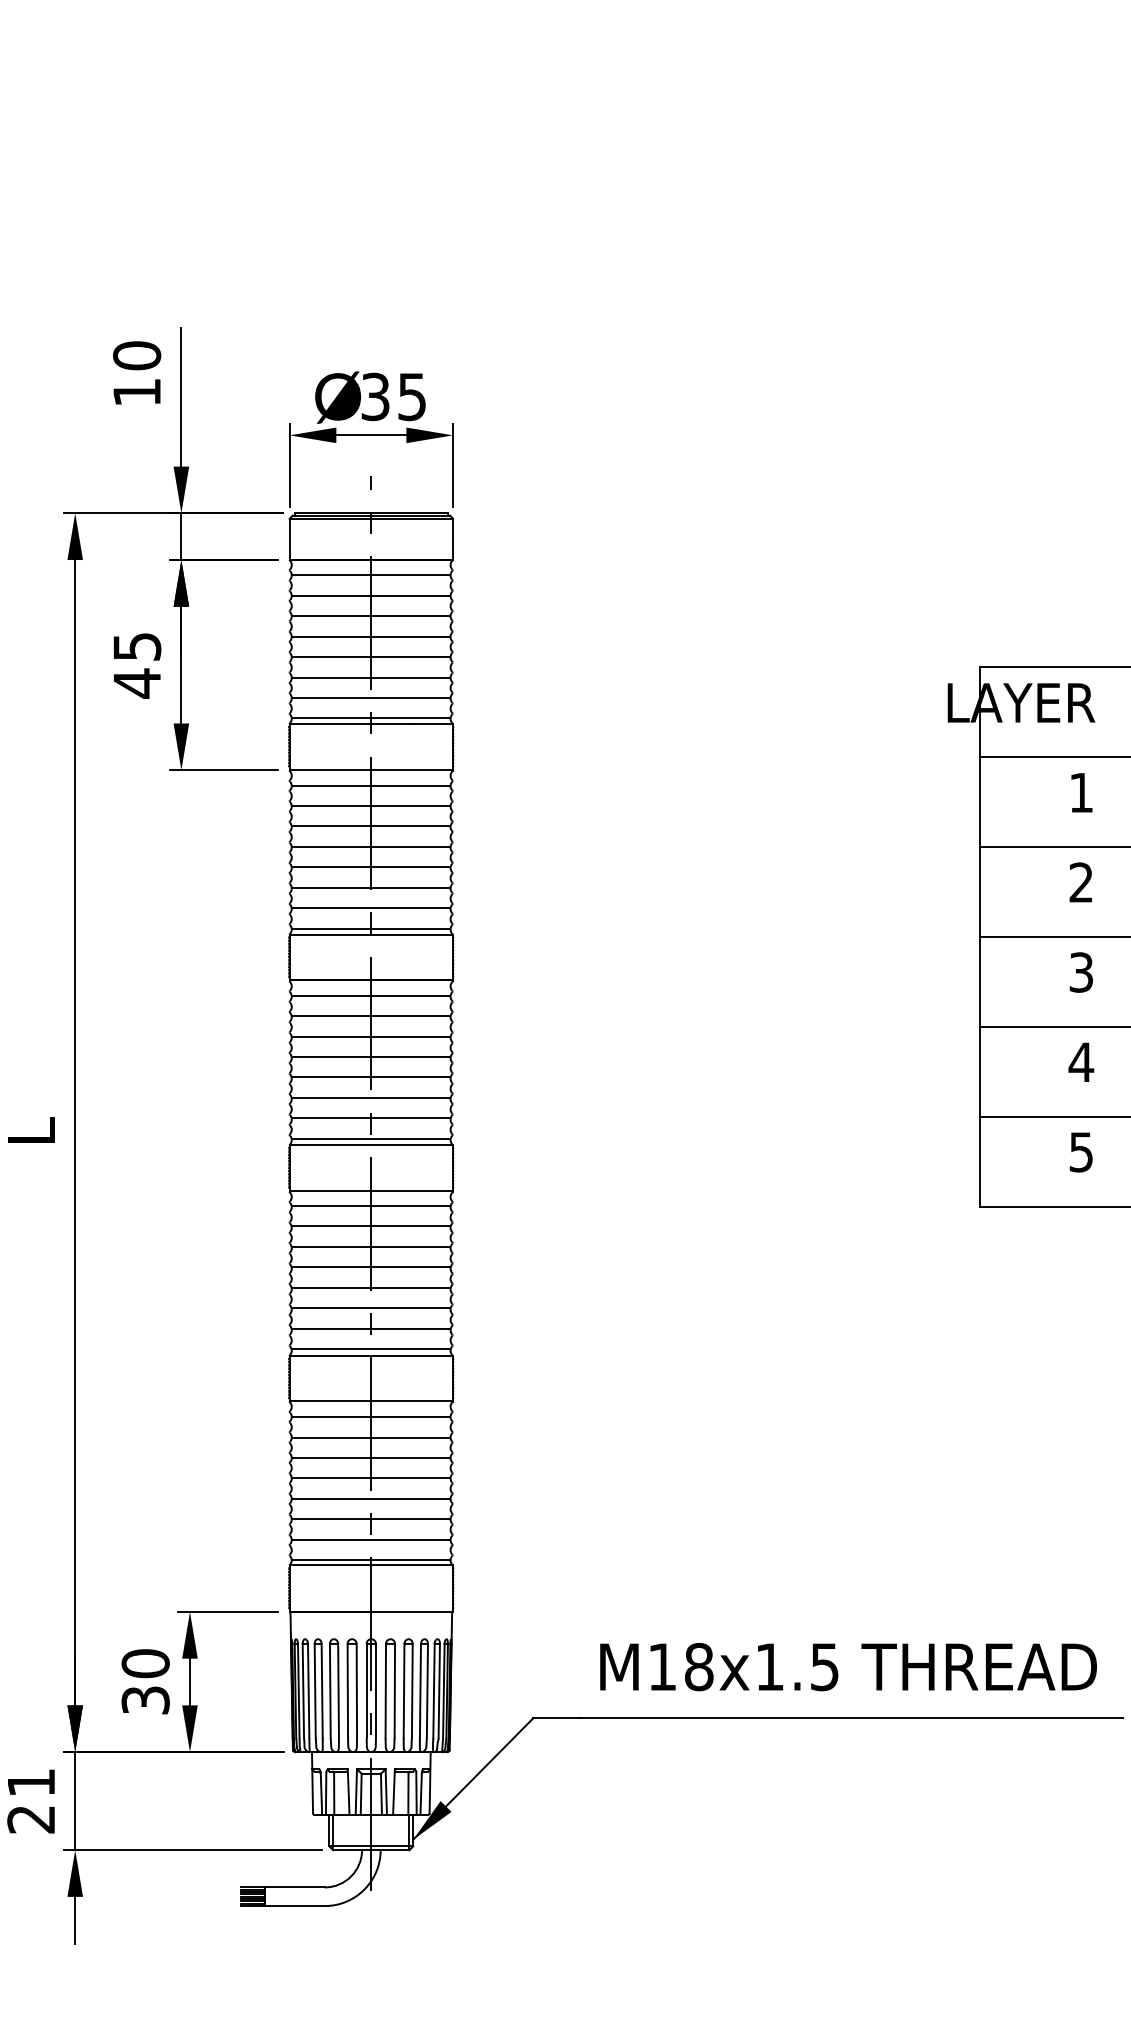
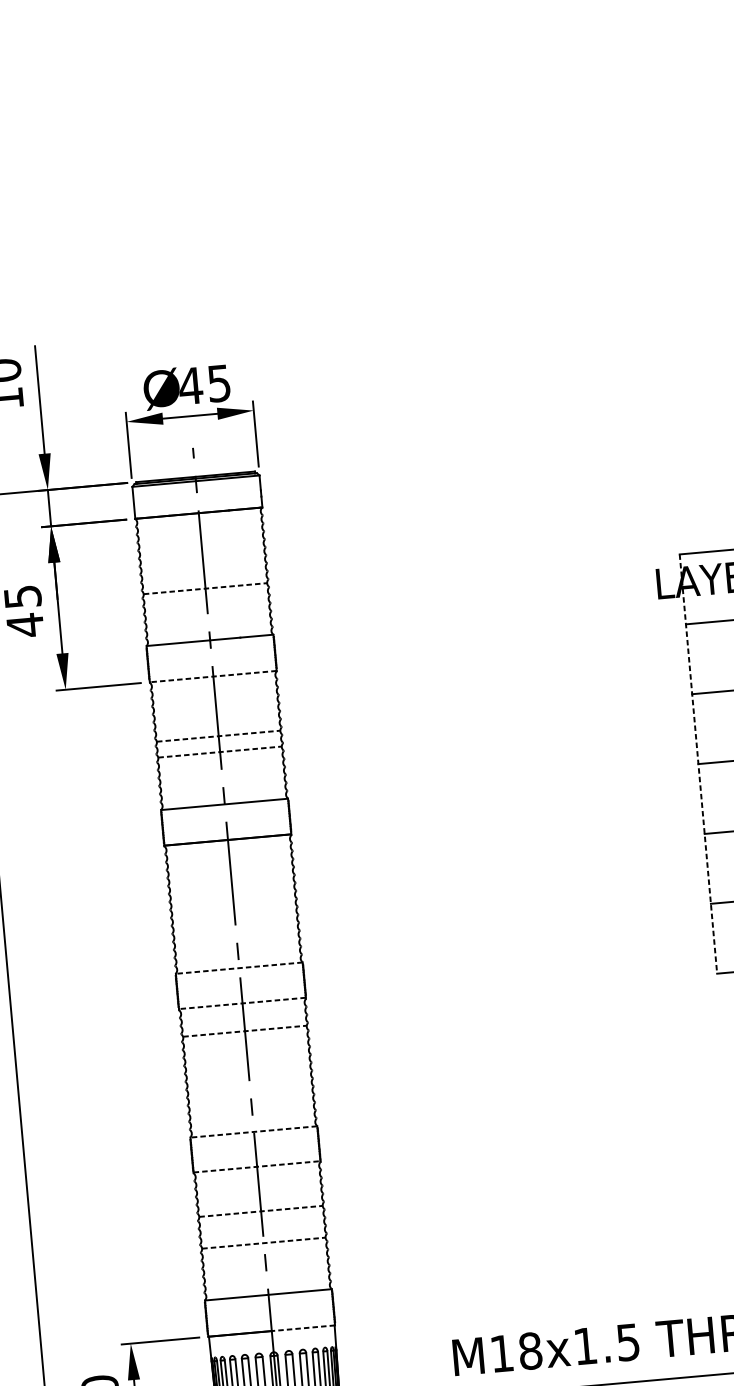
text: (375, 396) -> (190, 385), 35 -> 45
line: (370, 575) -> (199, 525), removed
line: (370, 595) -> (200, 540), removed
line: (370, 616) -> (202, 557), removed
line: (370, 636) -> (203, 572), removed
line: (371, 657) -> (205, 588), solid -> dashed
line: (370, 677) -> (206, 604), removed
line: (370, 698) -> (207, 620), removed
line: (370, 718) -> (209, 636), removed
line: (371, 770) -> (213, 676), solid -> dashed
line: (370, 785) -> (213, 688), removed
line: (370, 805) -> (215, 704), removed
line: (370, 826) -> (216, 720), removed
line: (371, 846) -> (218, 735), solid -> dashed
line: (371, 867) -> (220, 752), solid -> dashed
line: (370, 887) -> (220, 767), removed
line: (370, 908) -> (222, 784), removed
line: (370, 928) -> (223, 799), removed
line: (980, 937) -> (698, 764), solid -> dashed
line: (370, 995) -> (228, 851), removed
line: (370, 1016) -> (229, 868), removed
line: (370, 1036) -> (231, 883), removed
line: (370, 1057) -> (232, 900), removed
line: (370, 1077) -> (234, 915), removed
line: (370, 1097) -> (235, 931), removed
line: (370, 1118) -> (236, 947), removed
line: (370, 1138) -> (238, 963), removed
line: (371, 1145) -> (239, 968), solid -> dashed
line: (371, 1190) -> (242, 1003), solid -> dashed
line: (370, 1205) -> (242, 1015), removed
line: (371, 1226) -> (245, 1031), solid -> dashed
line: (370, 1246) -> (245, 1046), removed
line: (370, 1267) -> (247, 1063), removed
line: (370, 1287) -> (248, 1078), removed
line: (370, 1308) -> (250, 1095), removed
line: (370, 1328) -> (251, 1110), removed
line: (370, 1349) -> (252, 1127), removed
line: (370, 1355) -> (253, 1131), solid -> dashed
line: (371, 1400) -> (257, 1166), solid -> dashed
line: (370, 1417) -> (257, 1179), removed
line: (370, 1437) -> (259, 1195), removed
line: (371, 1458) -> (261, 1211), solid -> dashed
line: (370, 1478) -> (261, 1227), removed
line: (371, 1498) -> (264, 1242), solid -> dashed
line: (370, 1519) -> (264, 1259), removed
line: (370, 1539) -> (266, 1274), removed
line: (370, 1560) -> (267, 1291), removed
line: (412, 1611) -> (303, 1327), solid -> dashed

